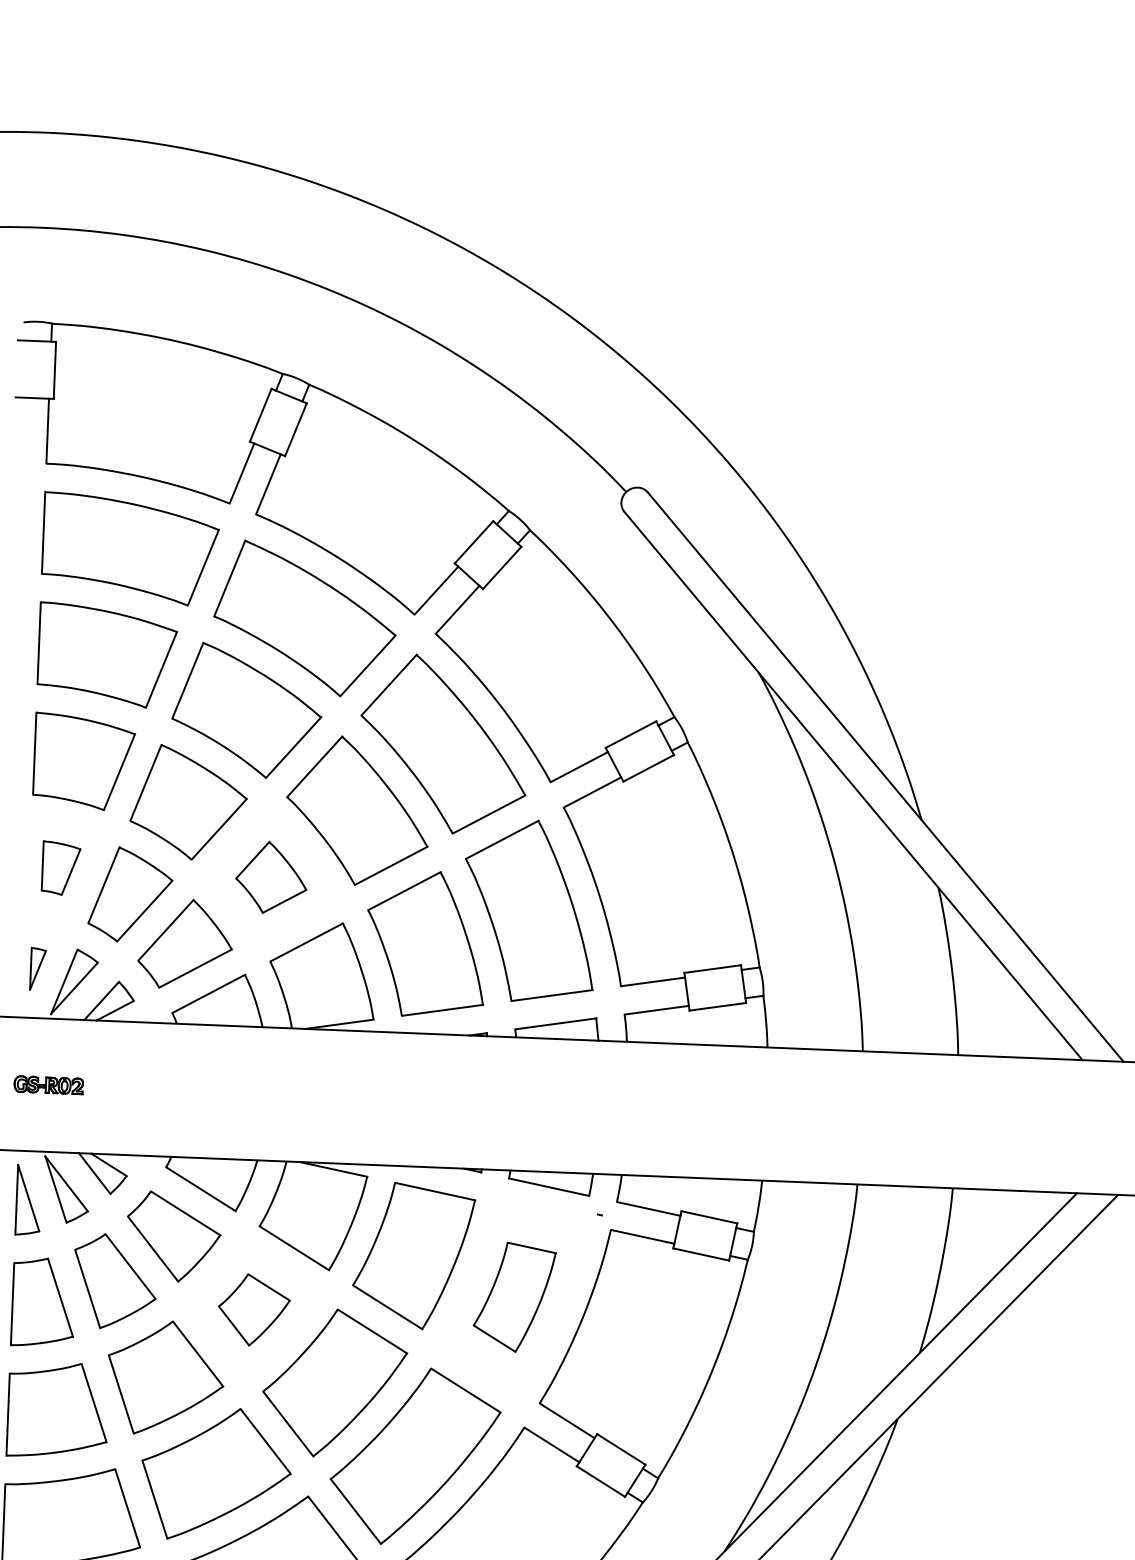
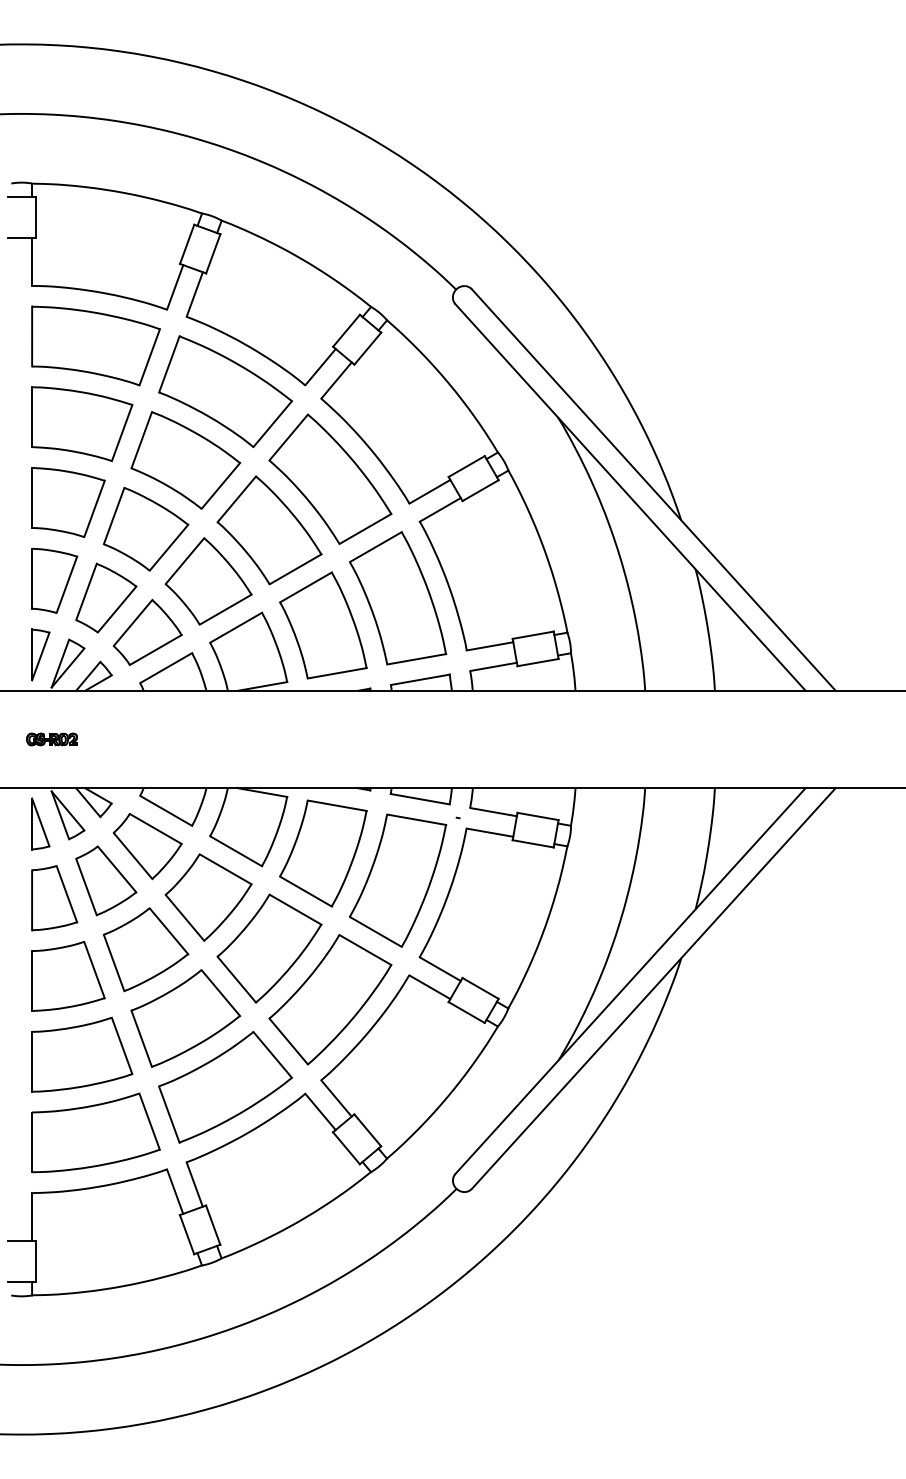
part: (60, 867) -> (54, 580), size x1.67
part: (271, 877) -> (208, 581), size x1.67
part: (37, 968) -> (40, 654), size x1.67
part: (514, 1297) -> (398, 880), size x1.67
part: (254, 1310) -> (208, 897), size x1.67

